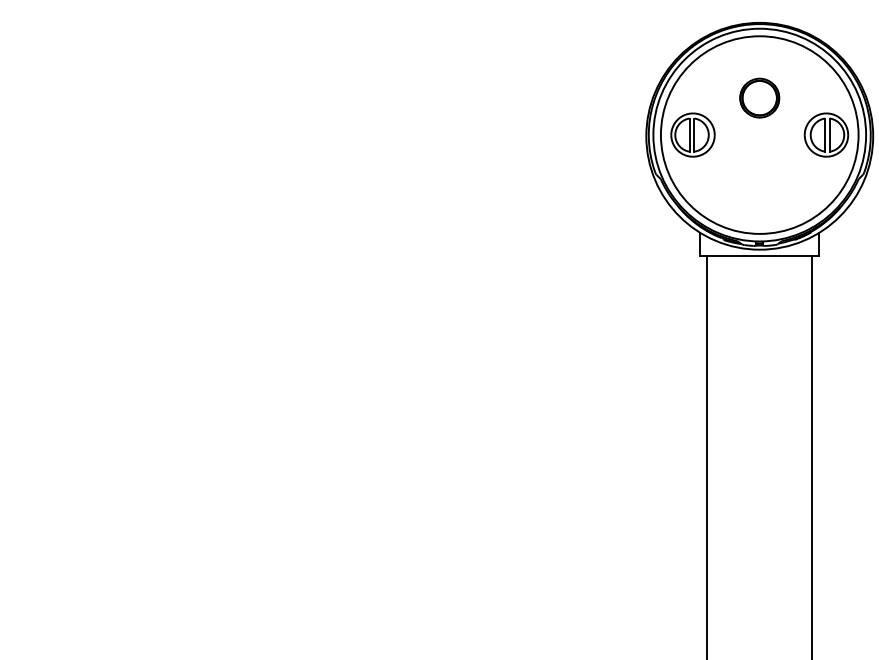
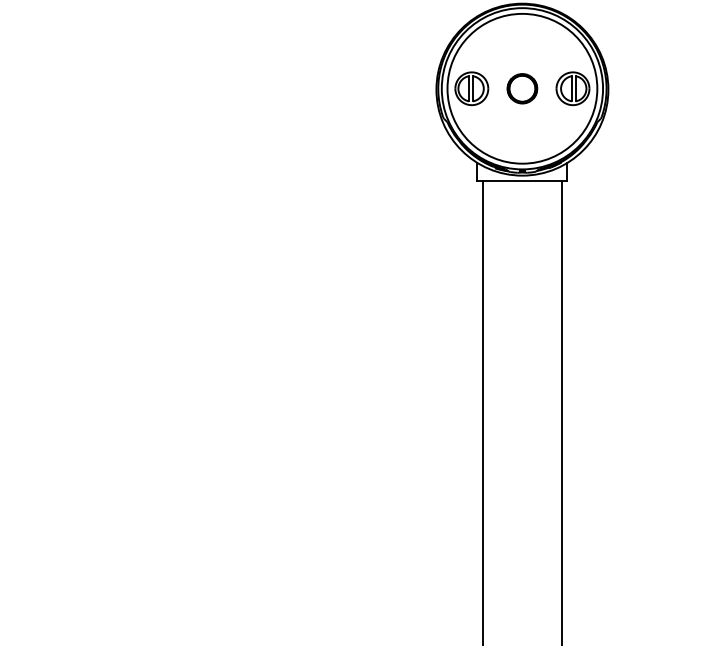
part: (759, 97) -> (522, 88), moved

